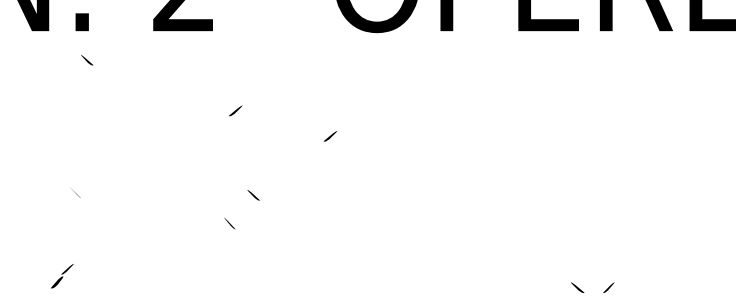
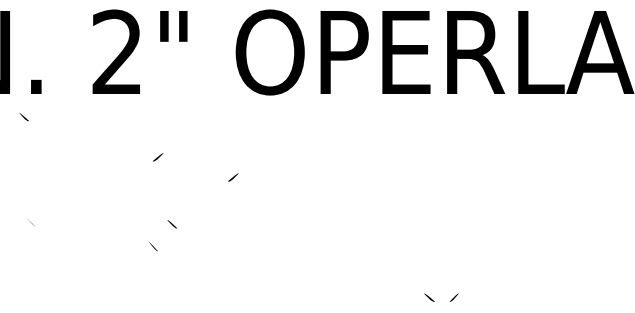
line: (86, 60) -> (23, 117), moved
part: (62, 276) -> (20, 288), removed

